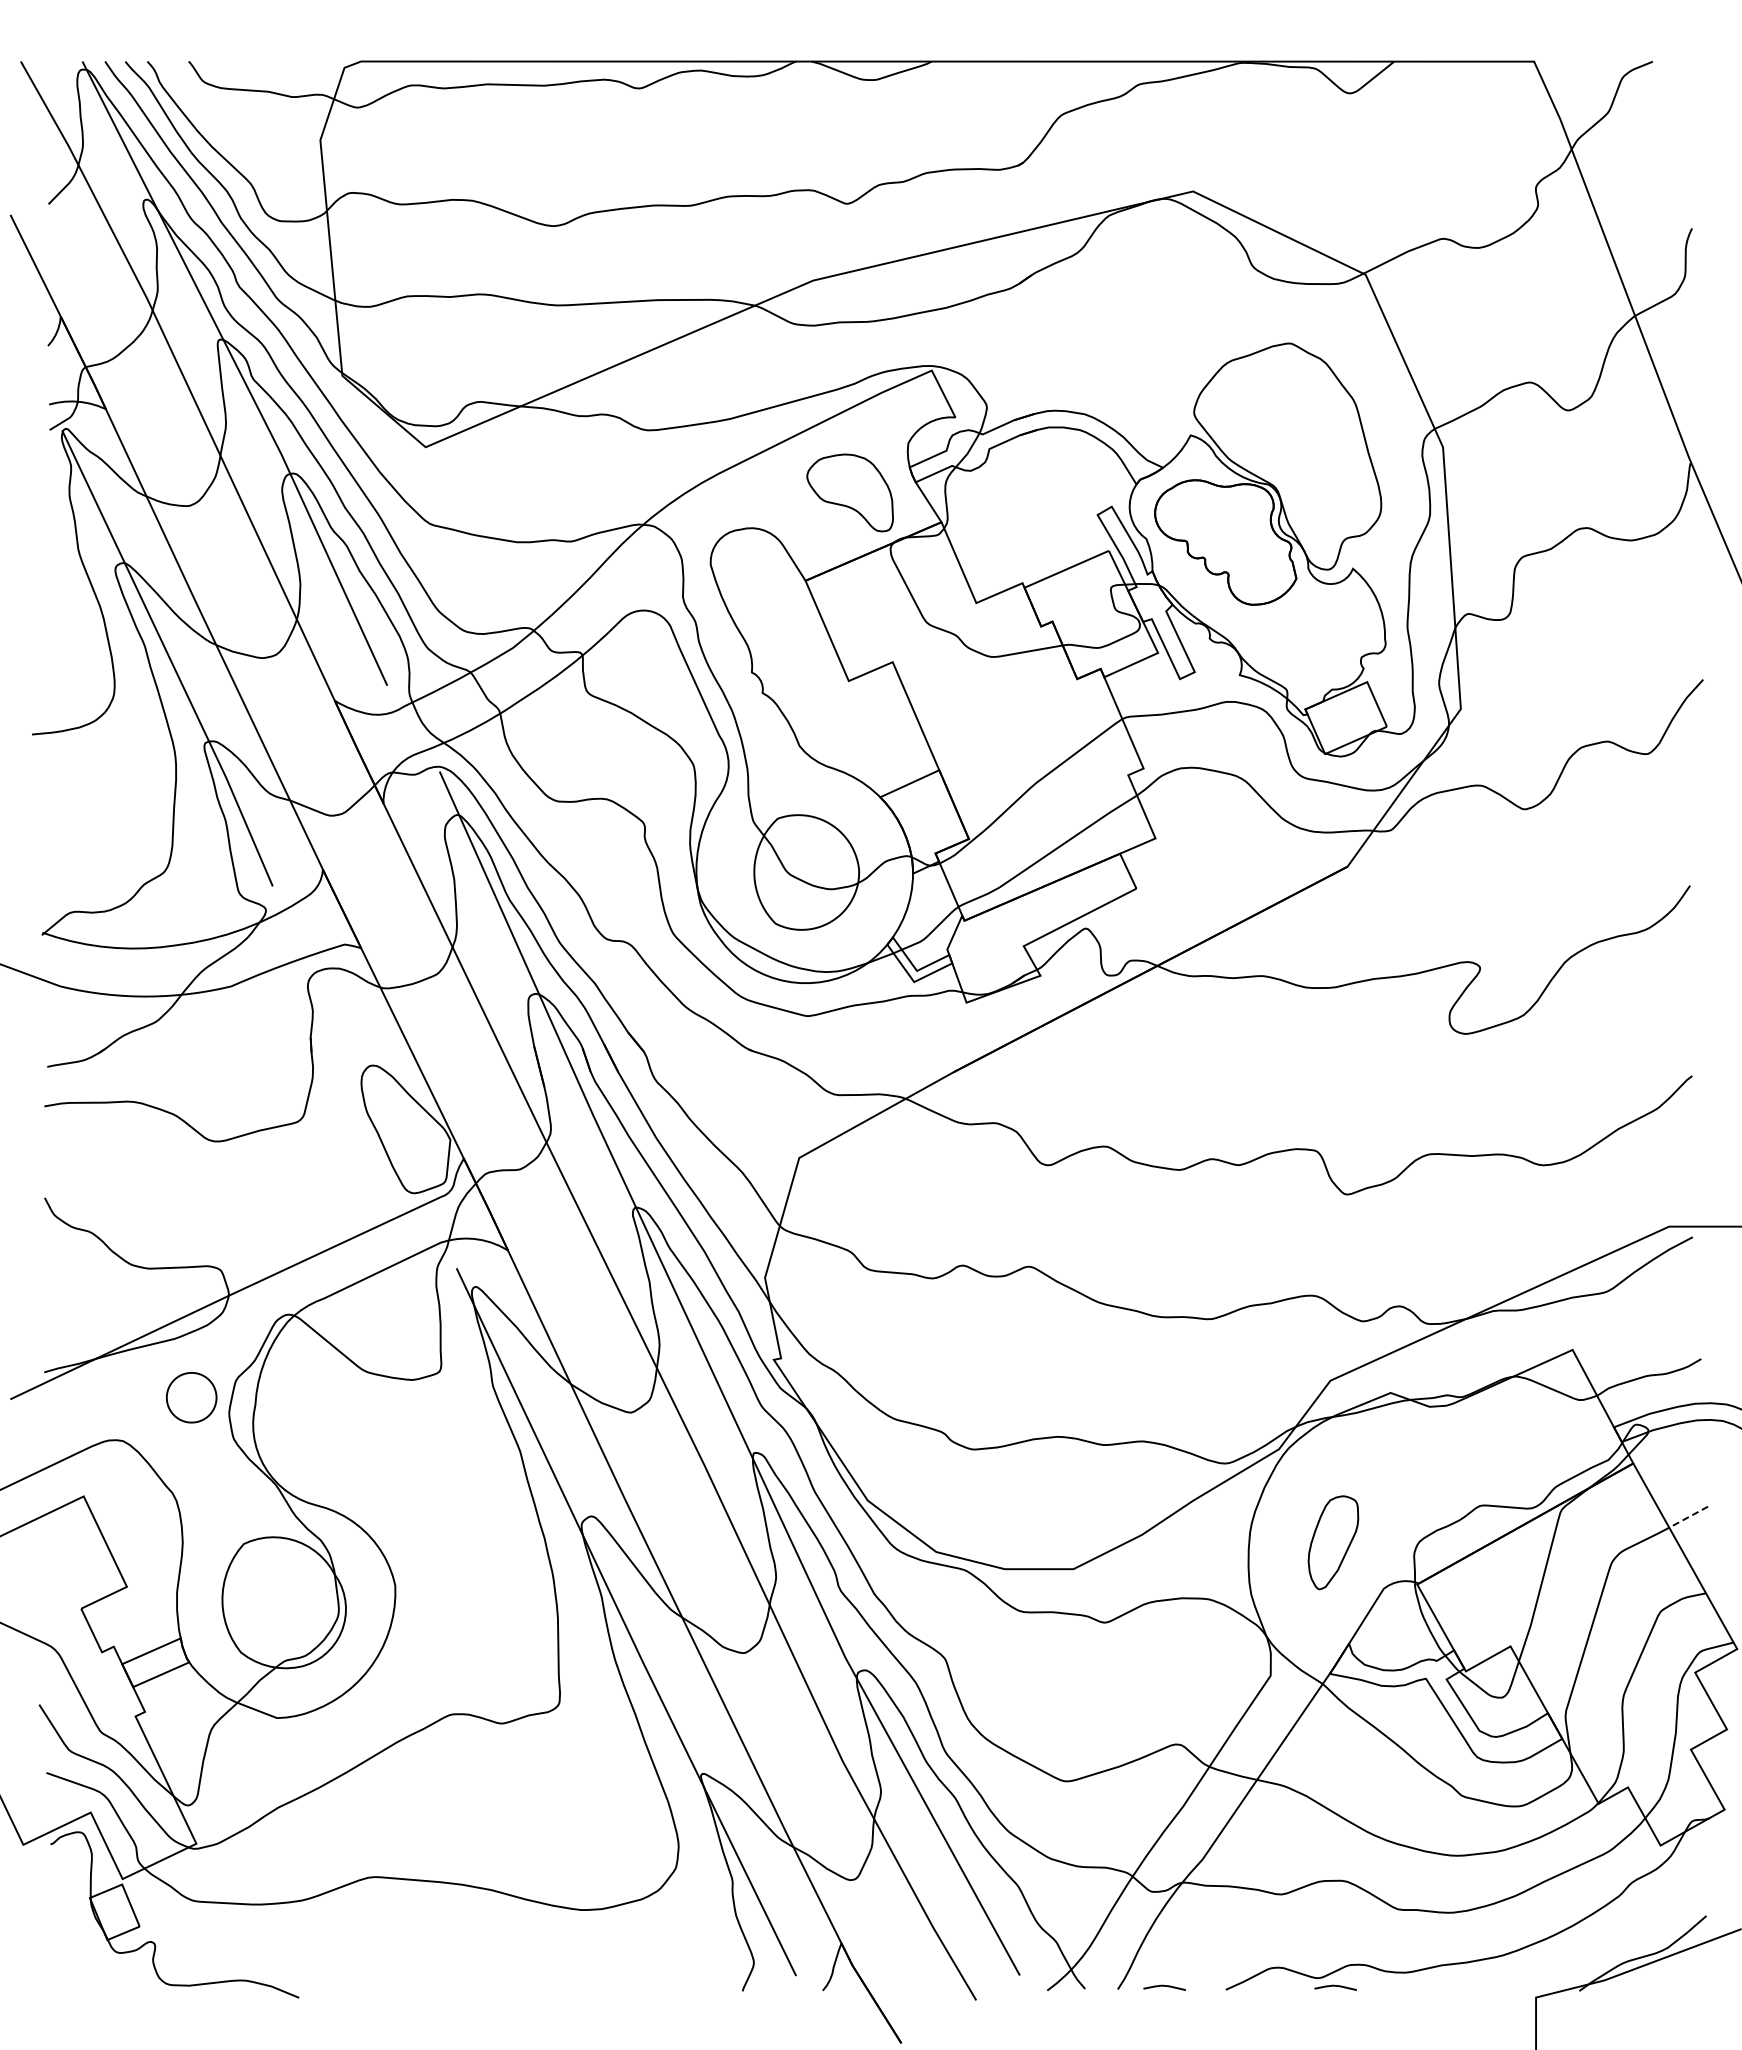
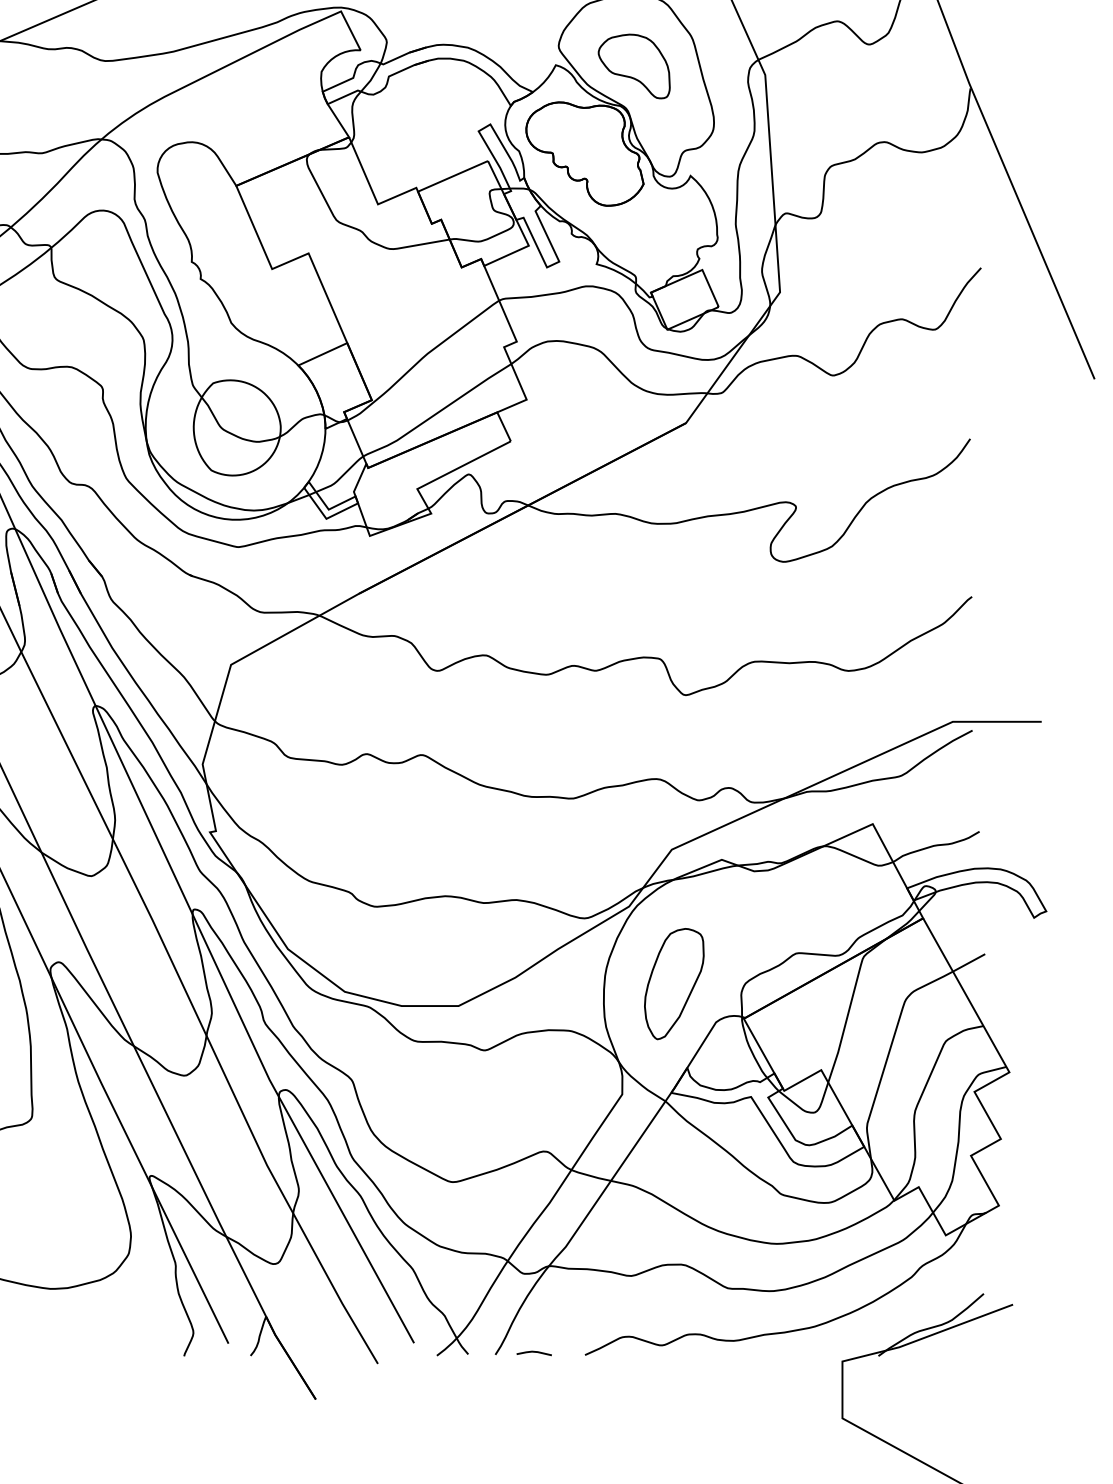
part: (849, 492) -> (633, 66), moved
line: (1688, 1517) -> (968, 963), dashed -> solid
part: (1333, 1542) -> (674, 983), size x1.43
line: (1335, 1986) -> (676, 1352), removed

